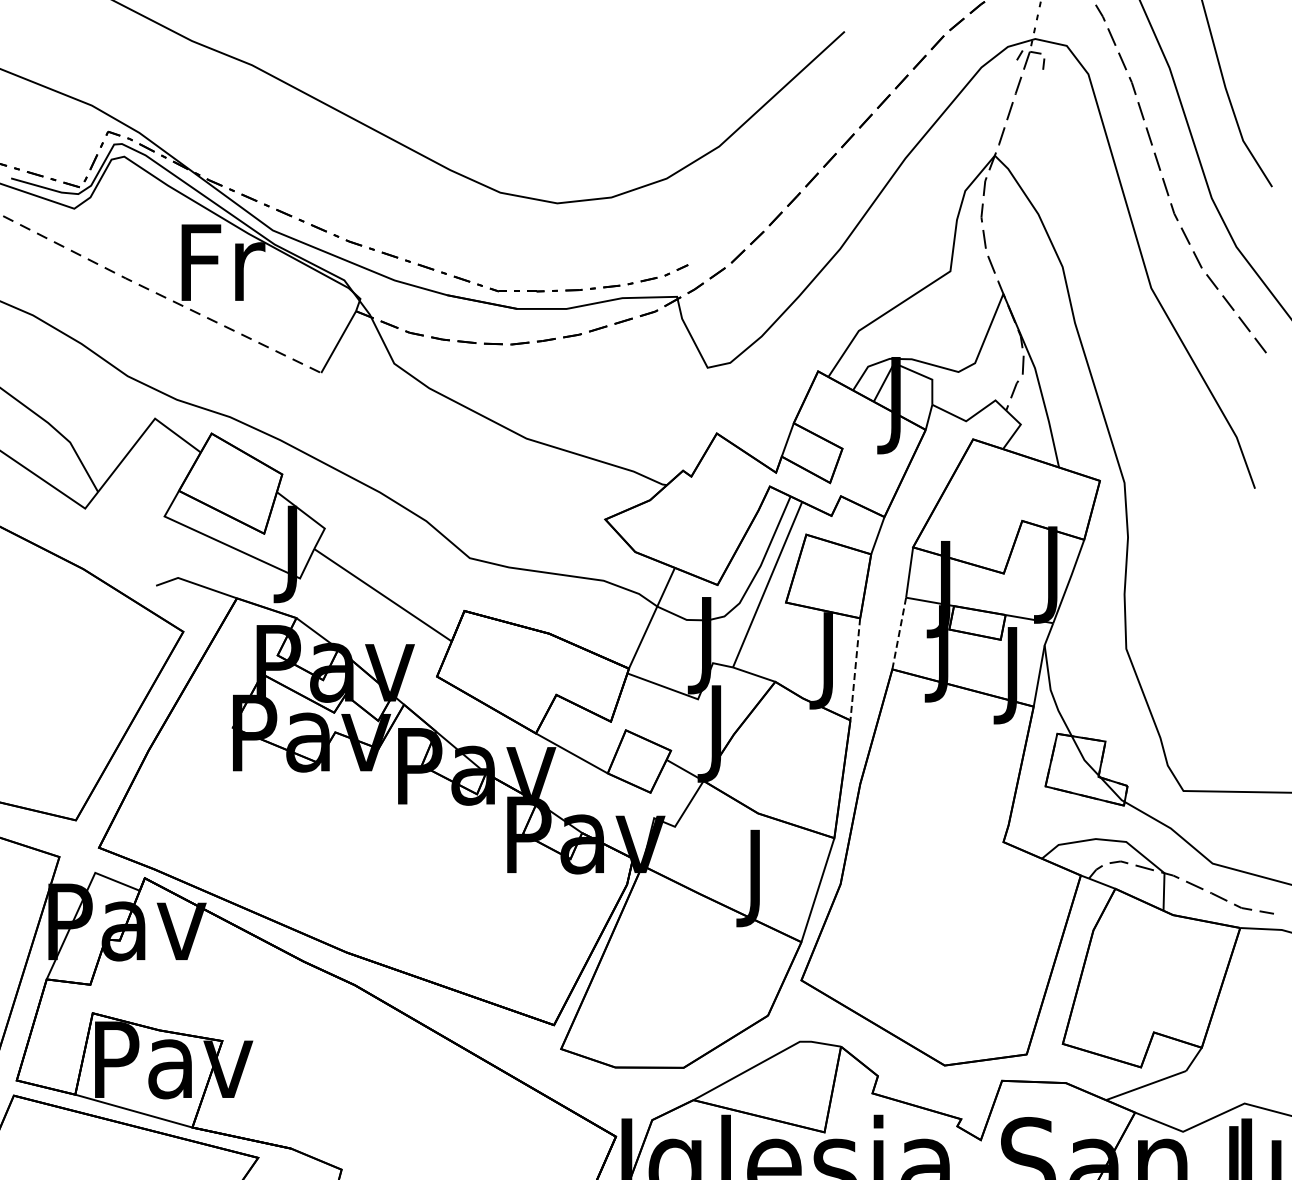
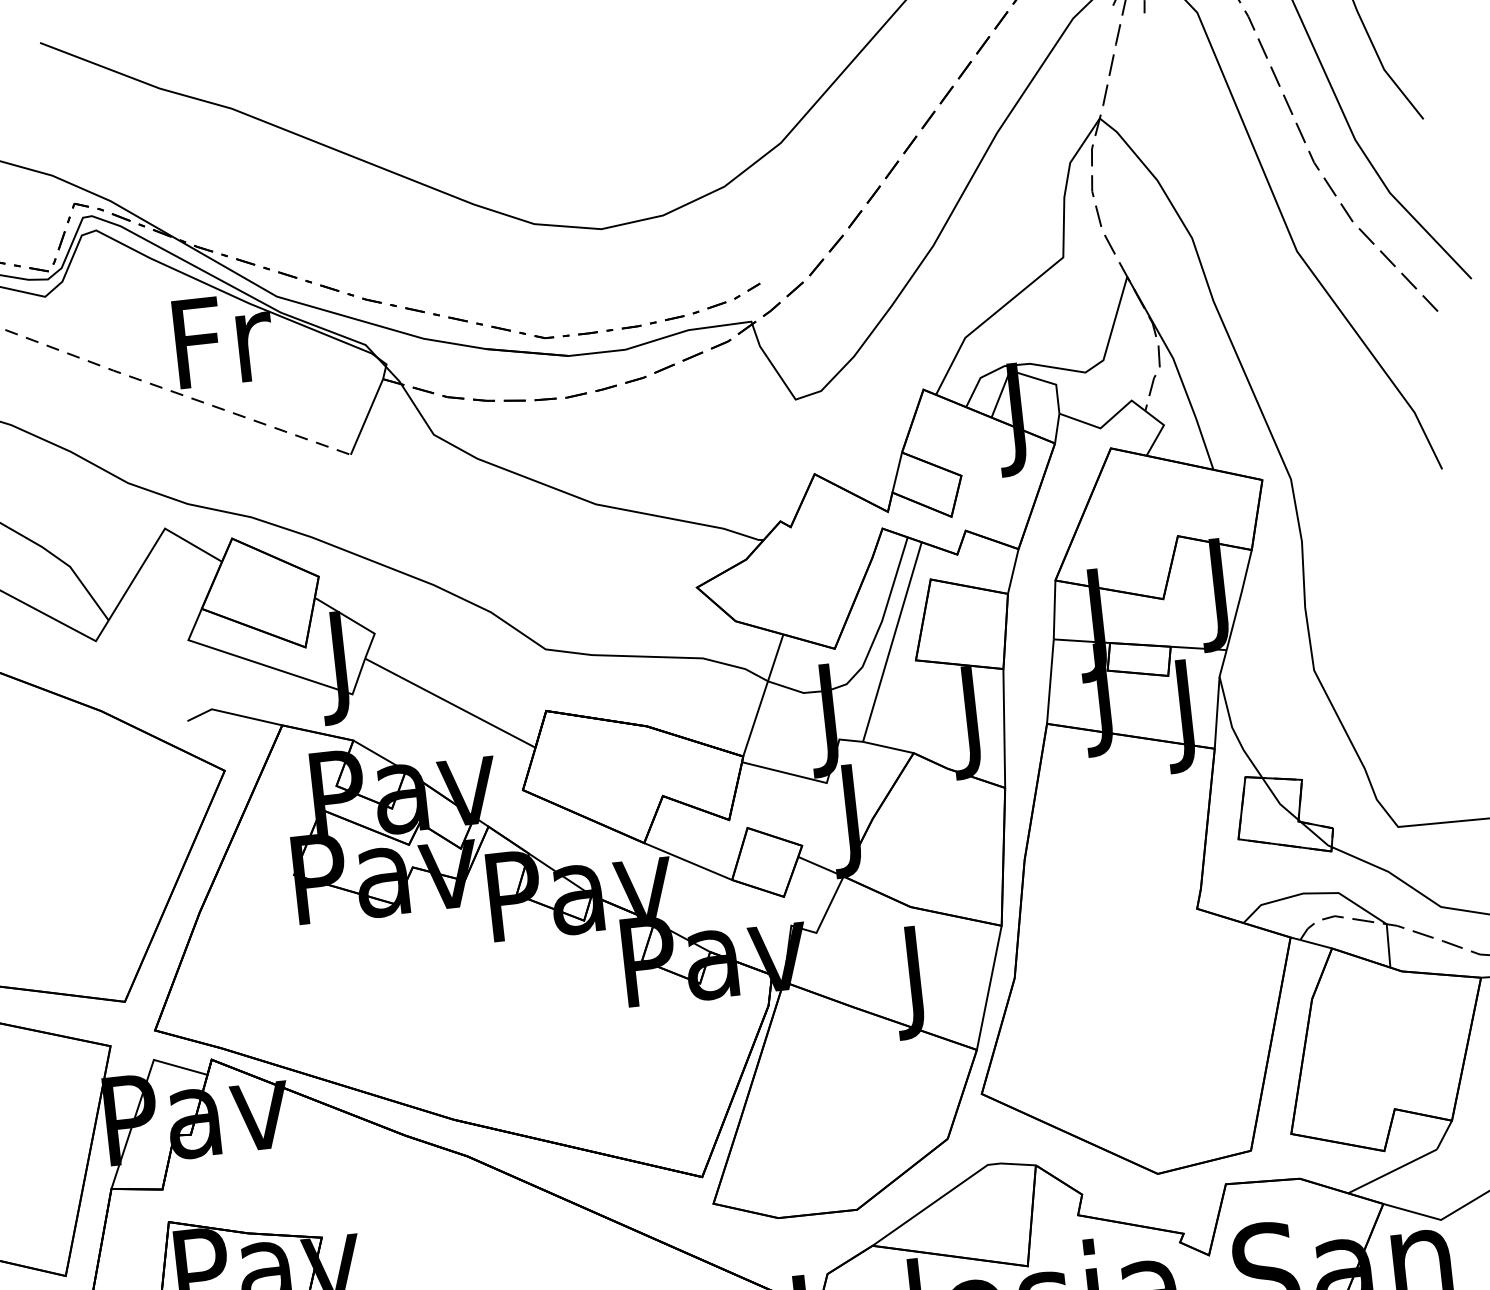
line: (899, 633) -> (1050, 681), dashed -> solid
line: (855, 669) -> (1004, 728), dashed -> solid

